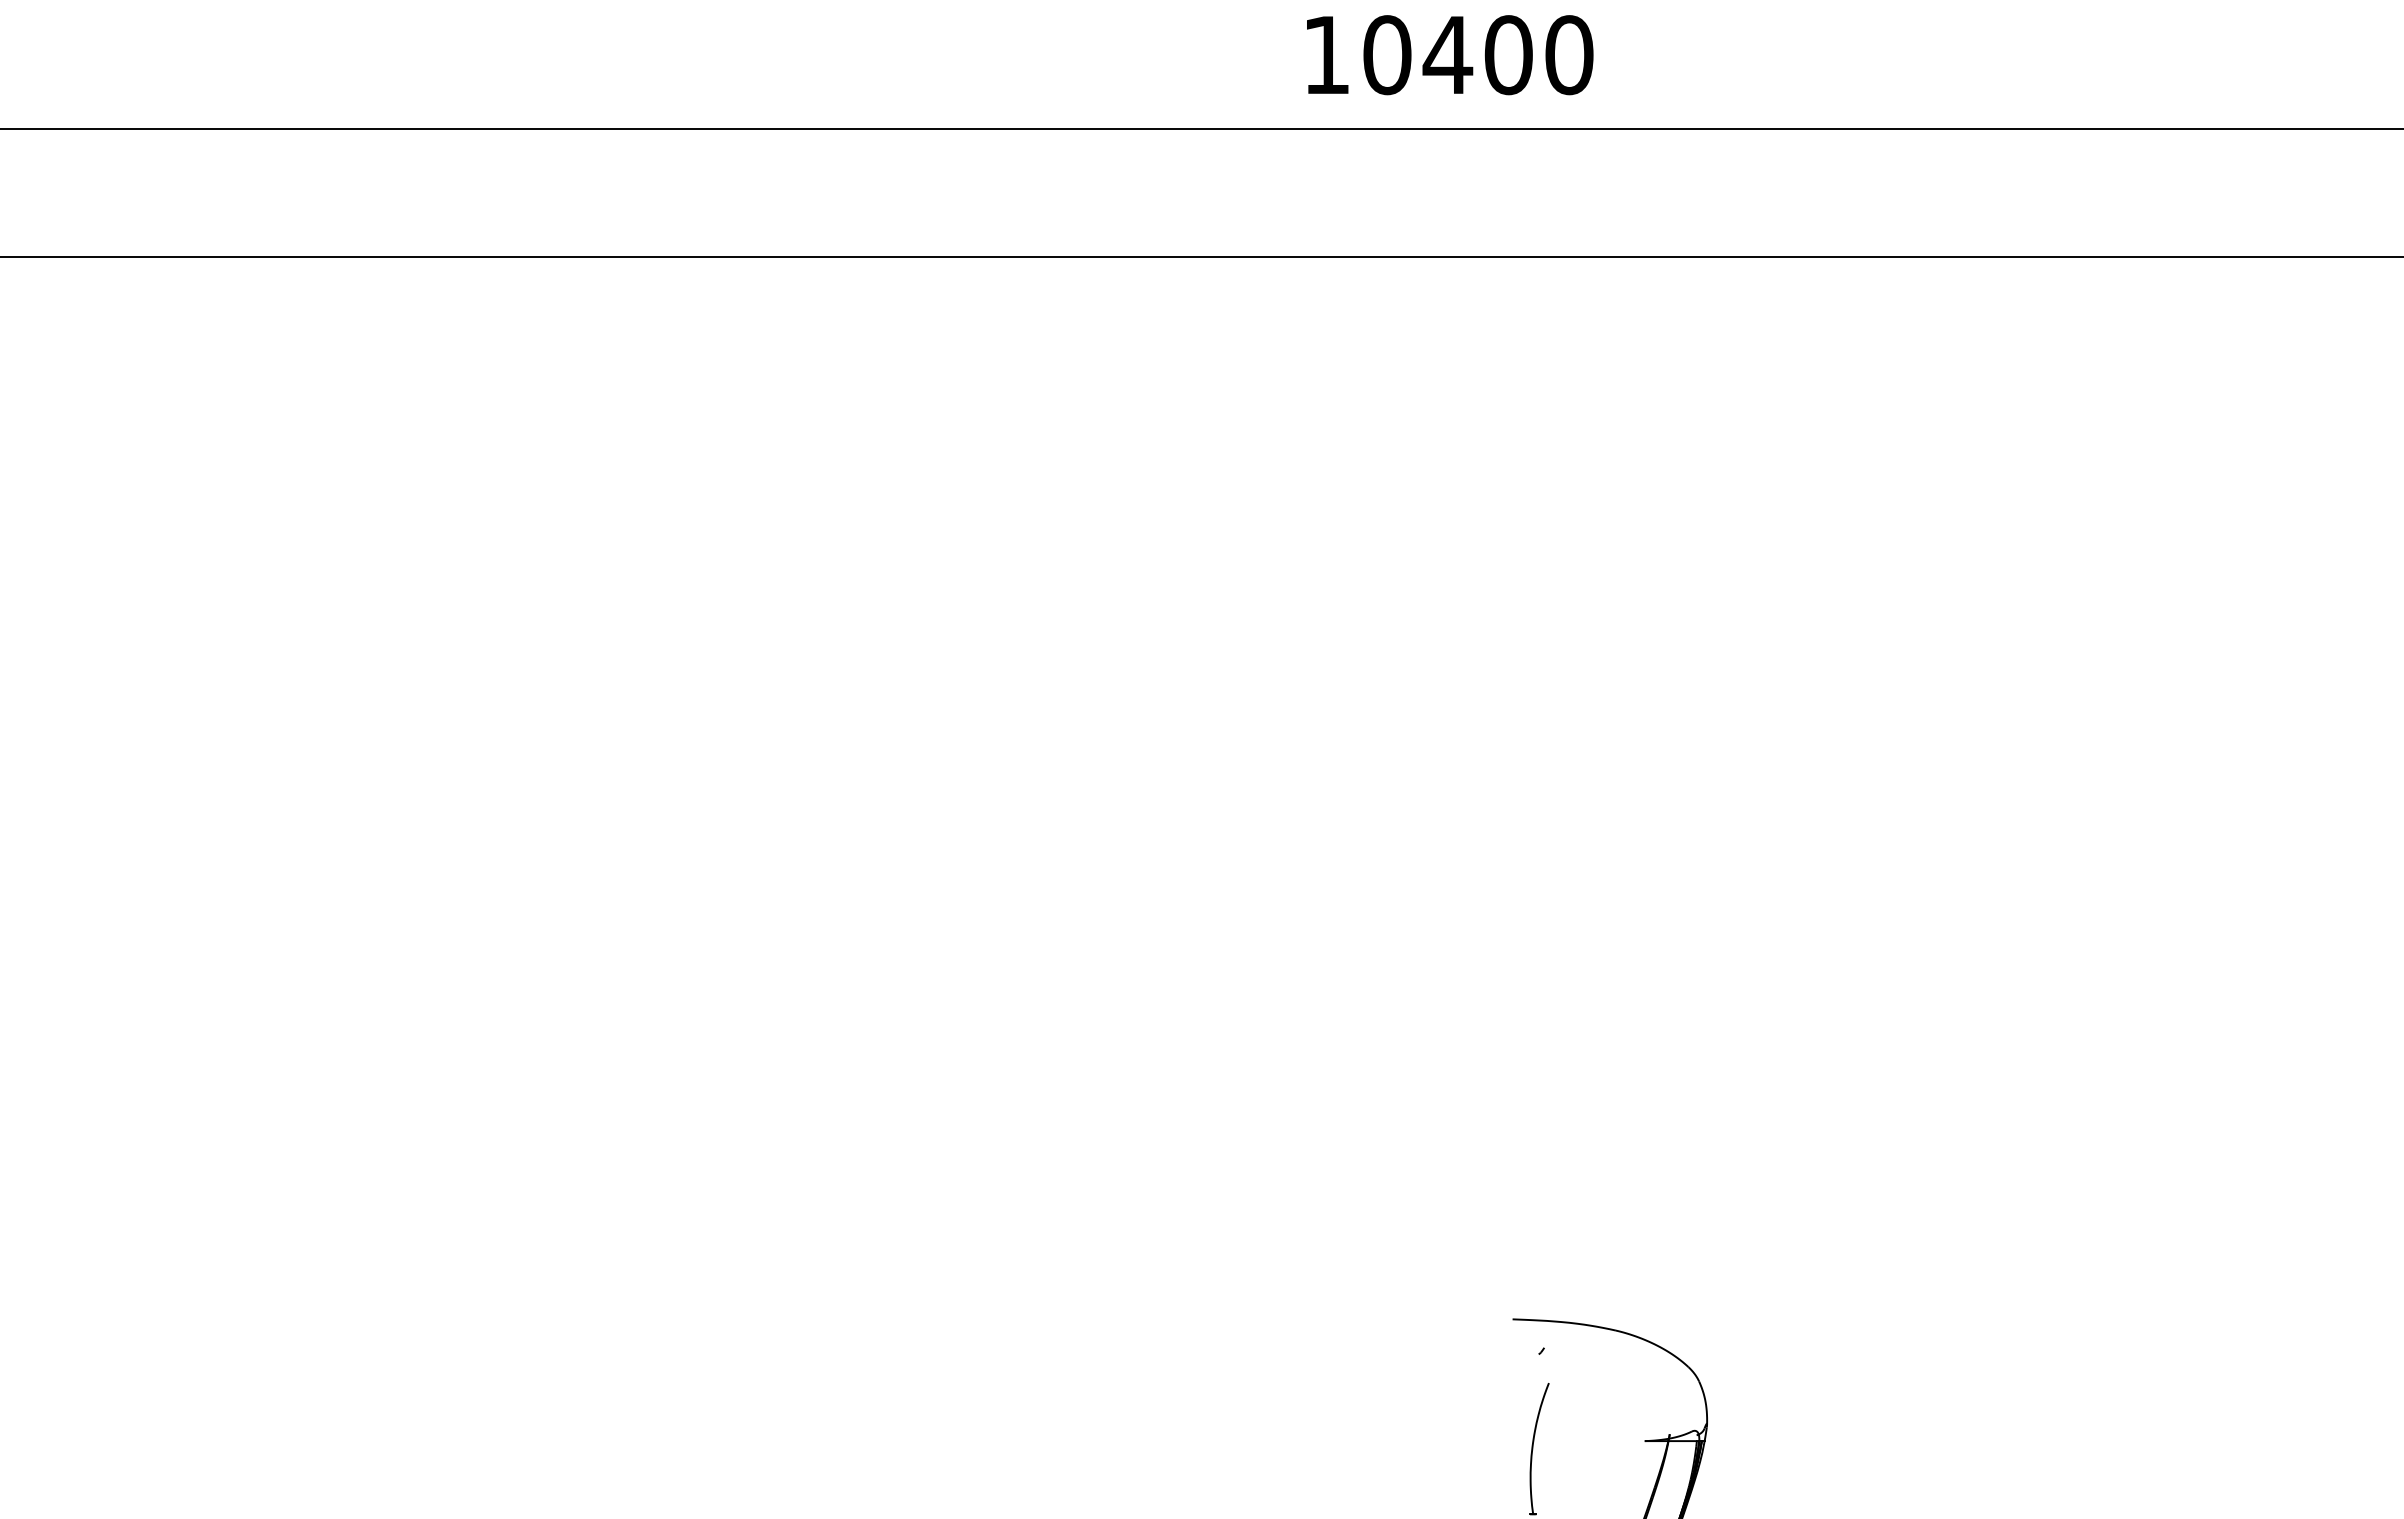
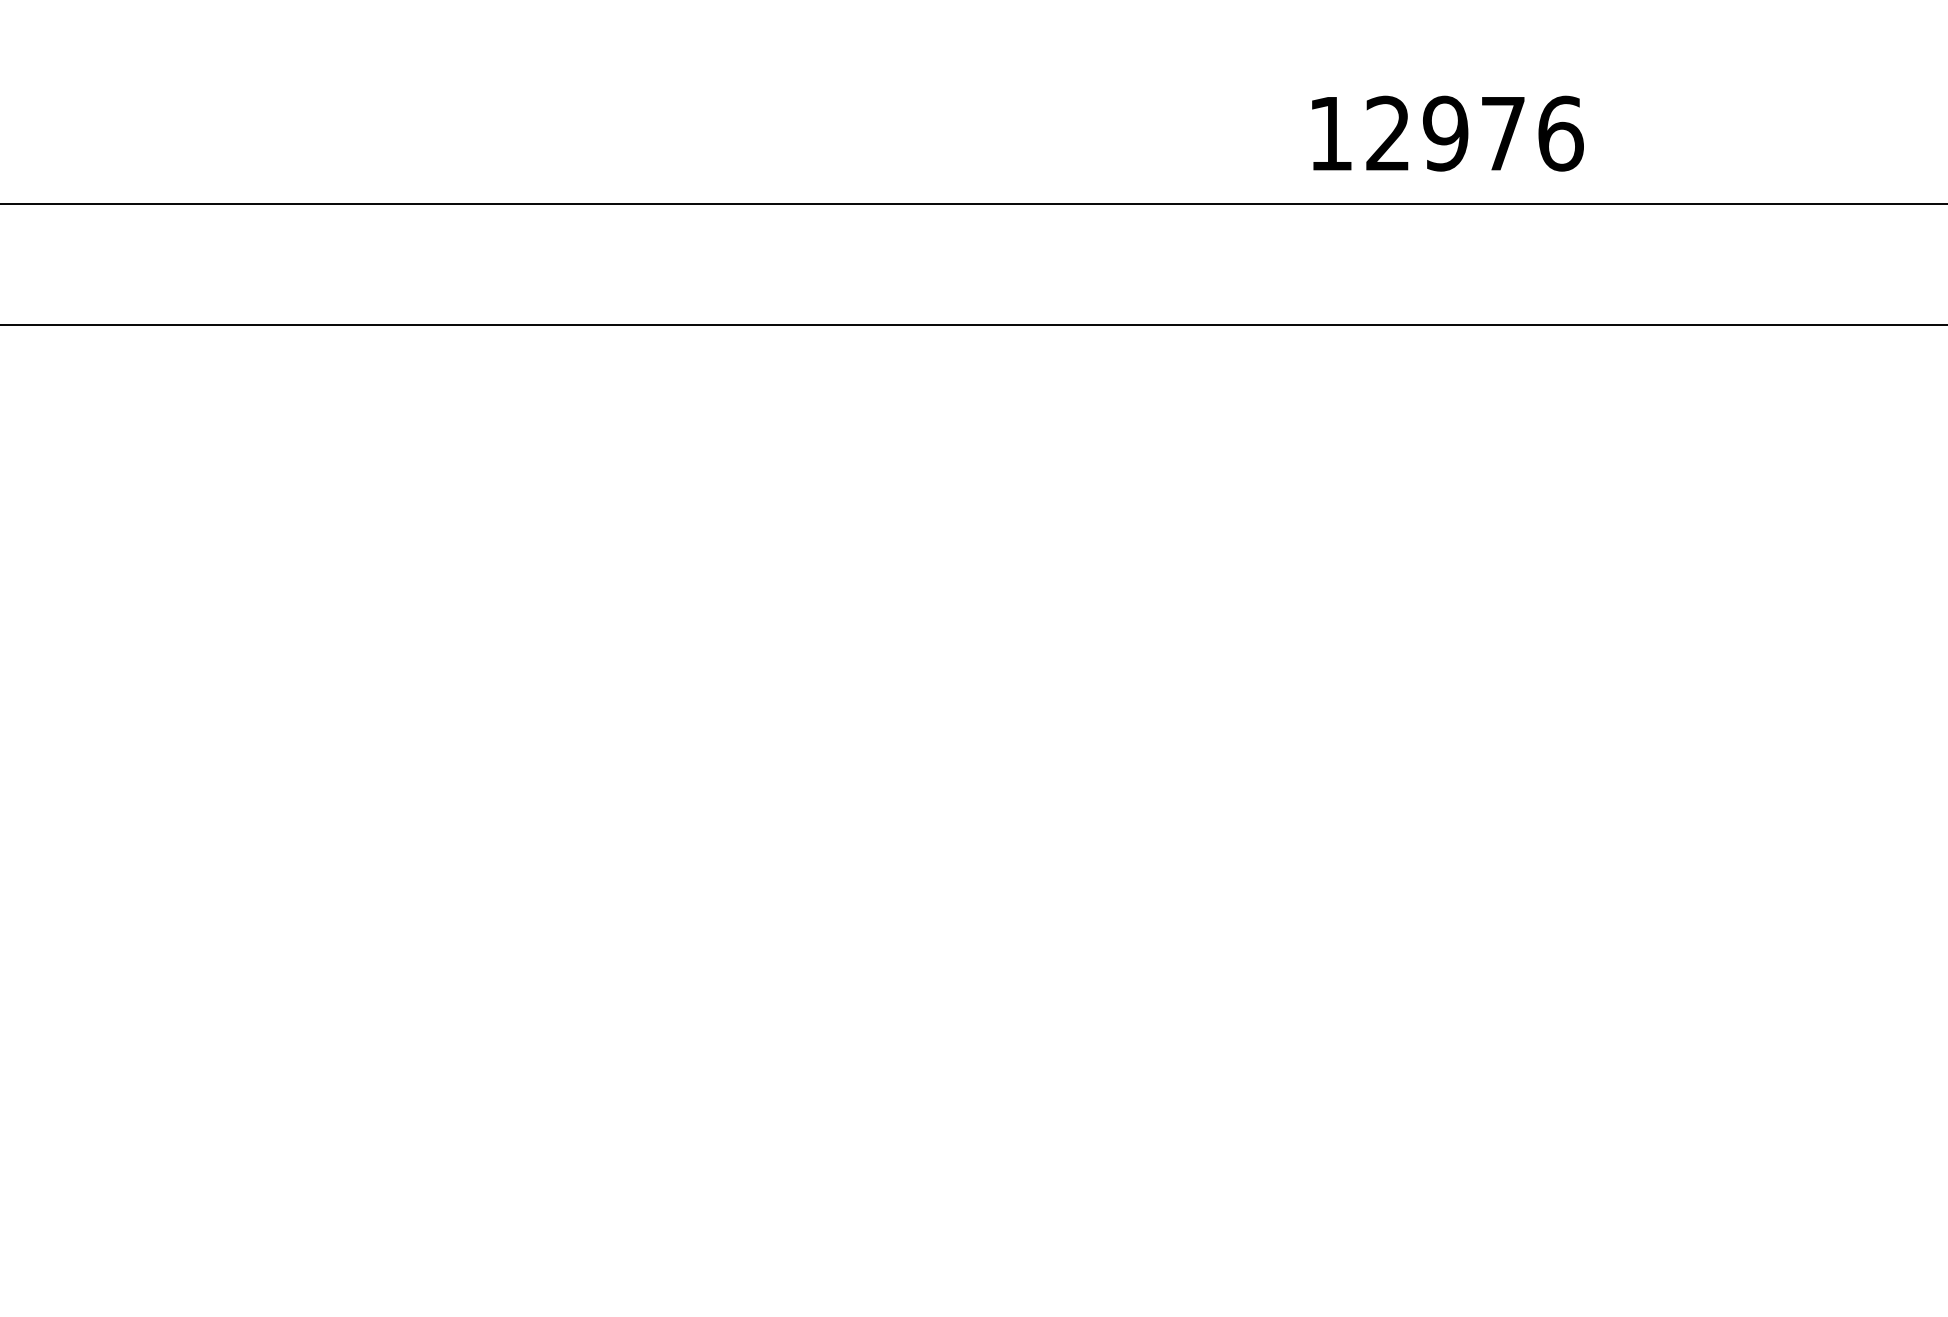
text: (1478, 55) -> (1474, 134), 10400 -> 12976

